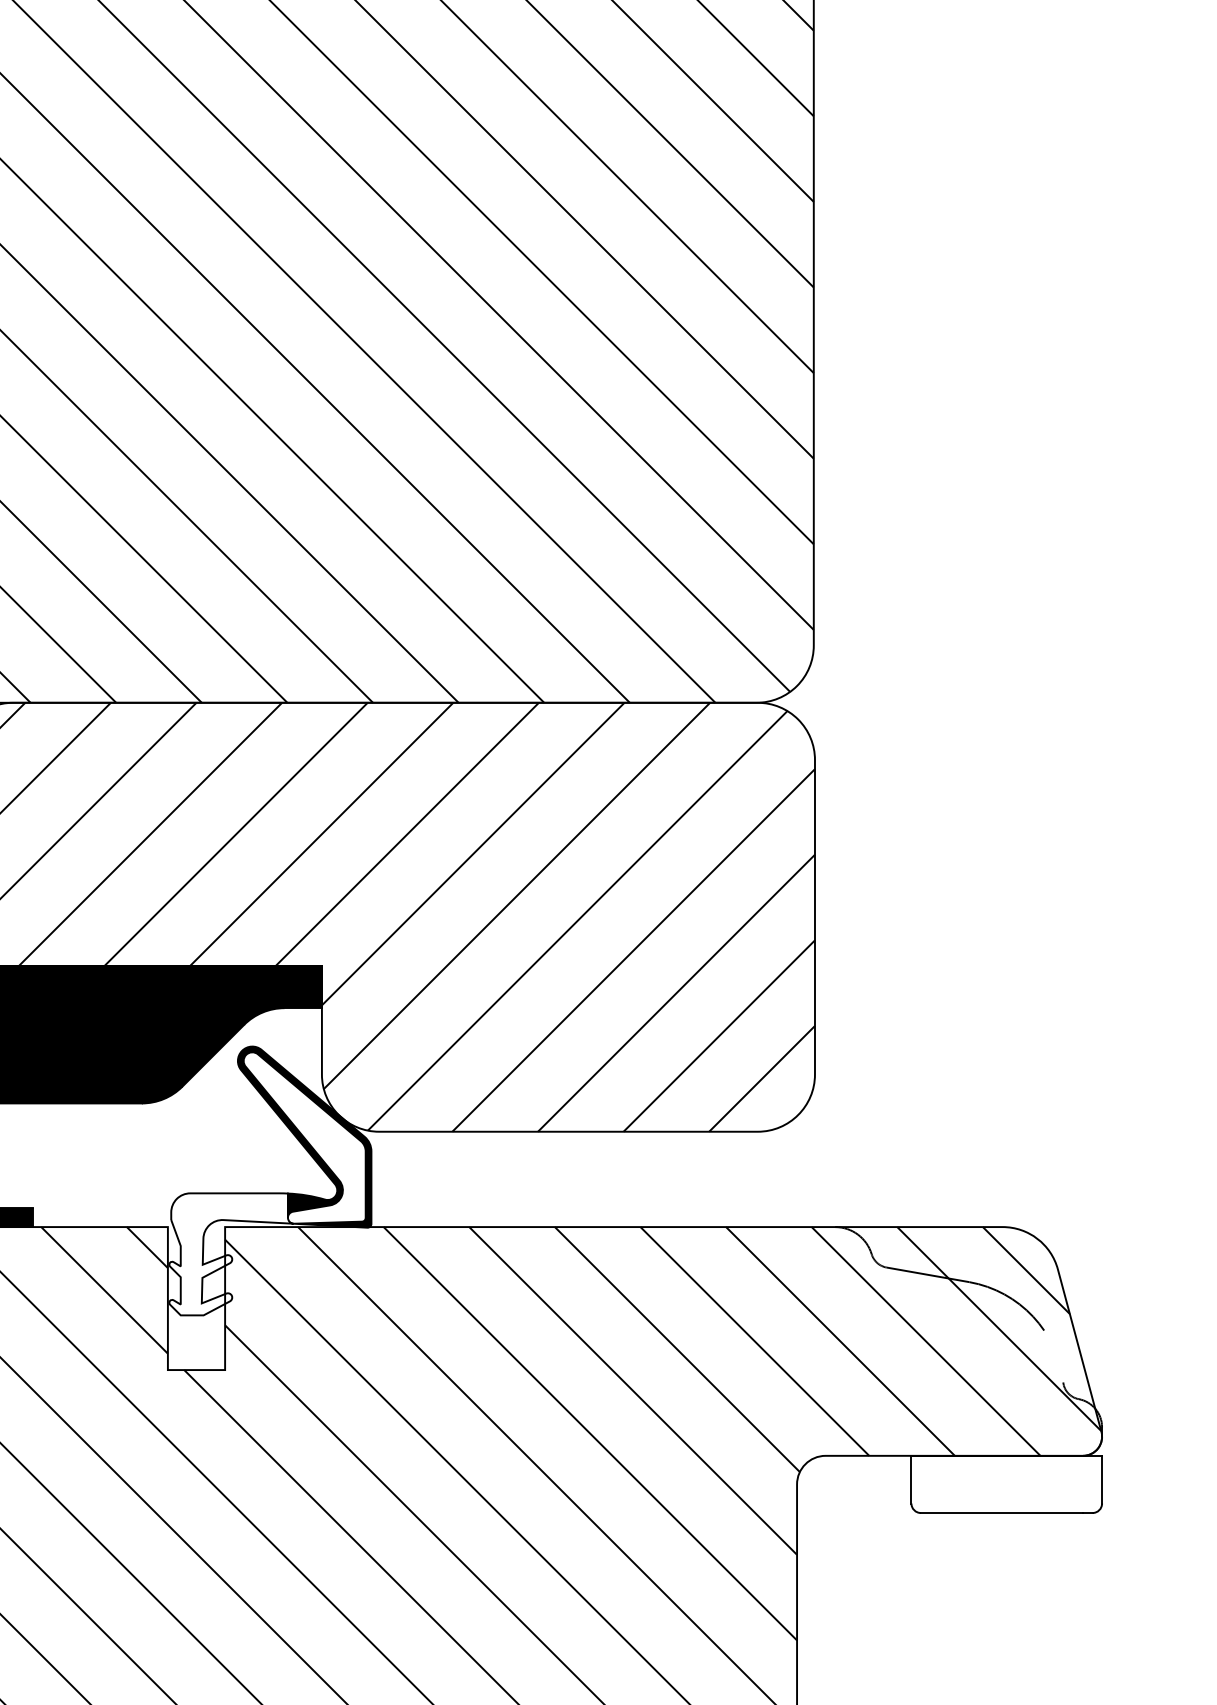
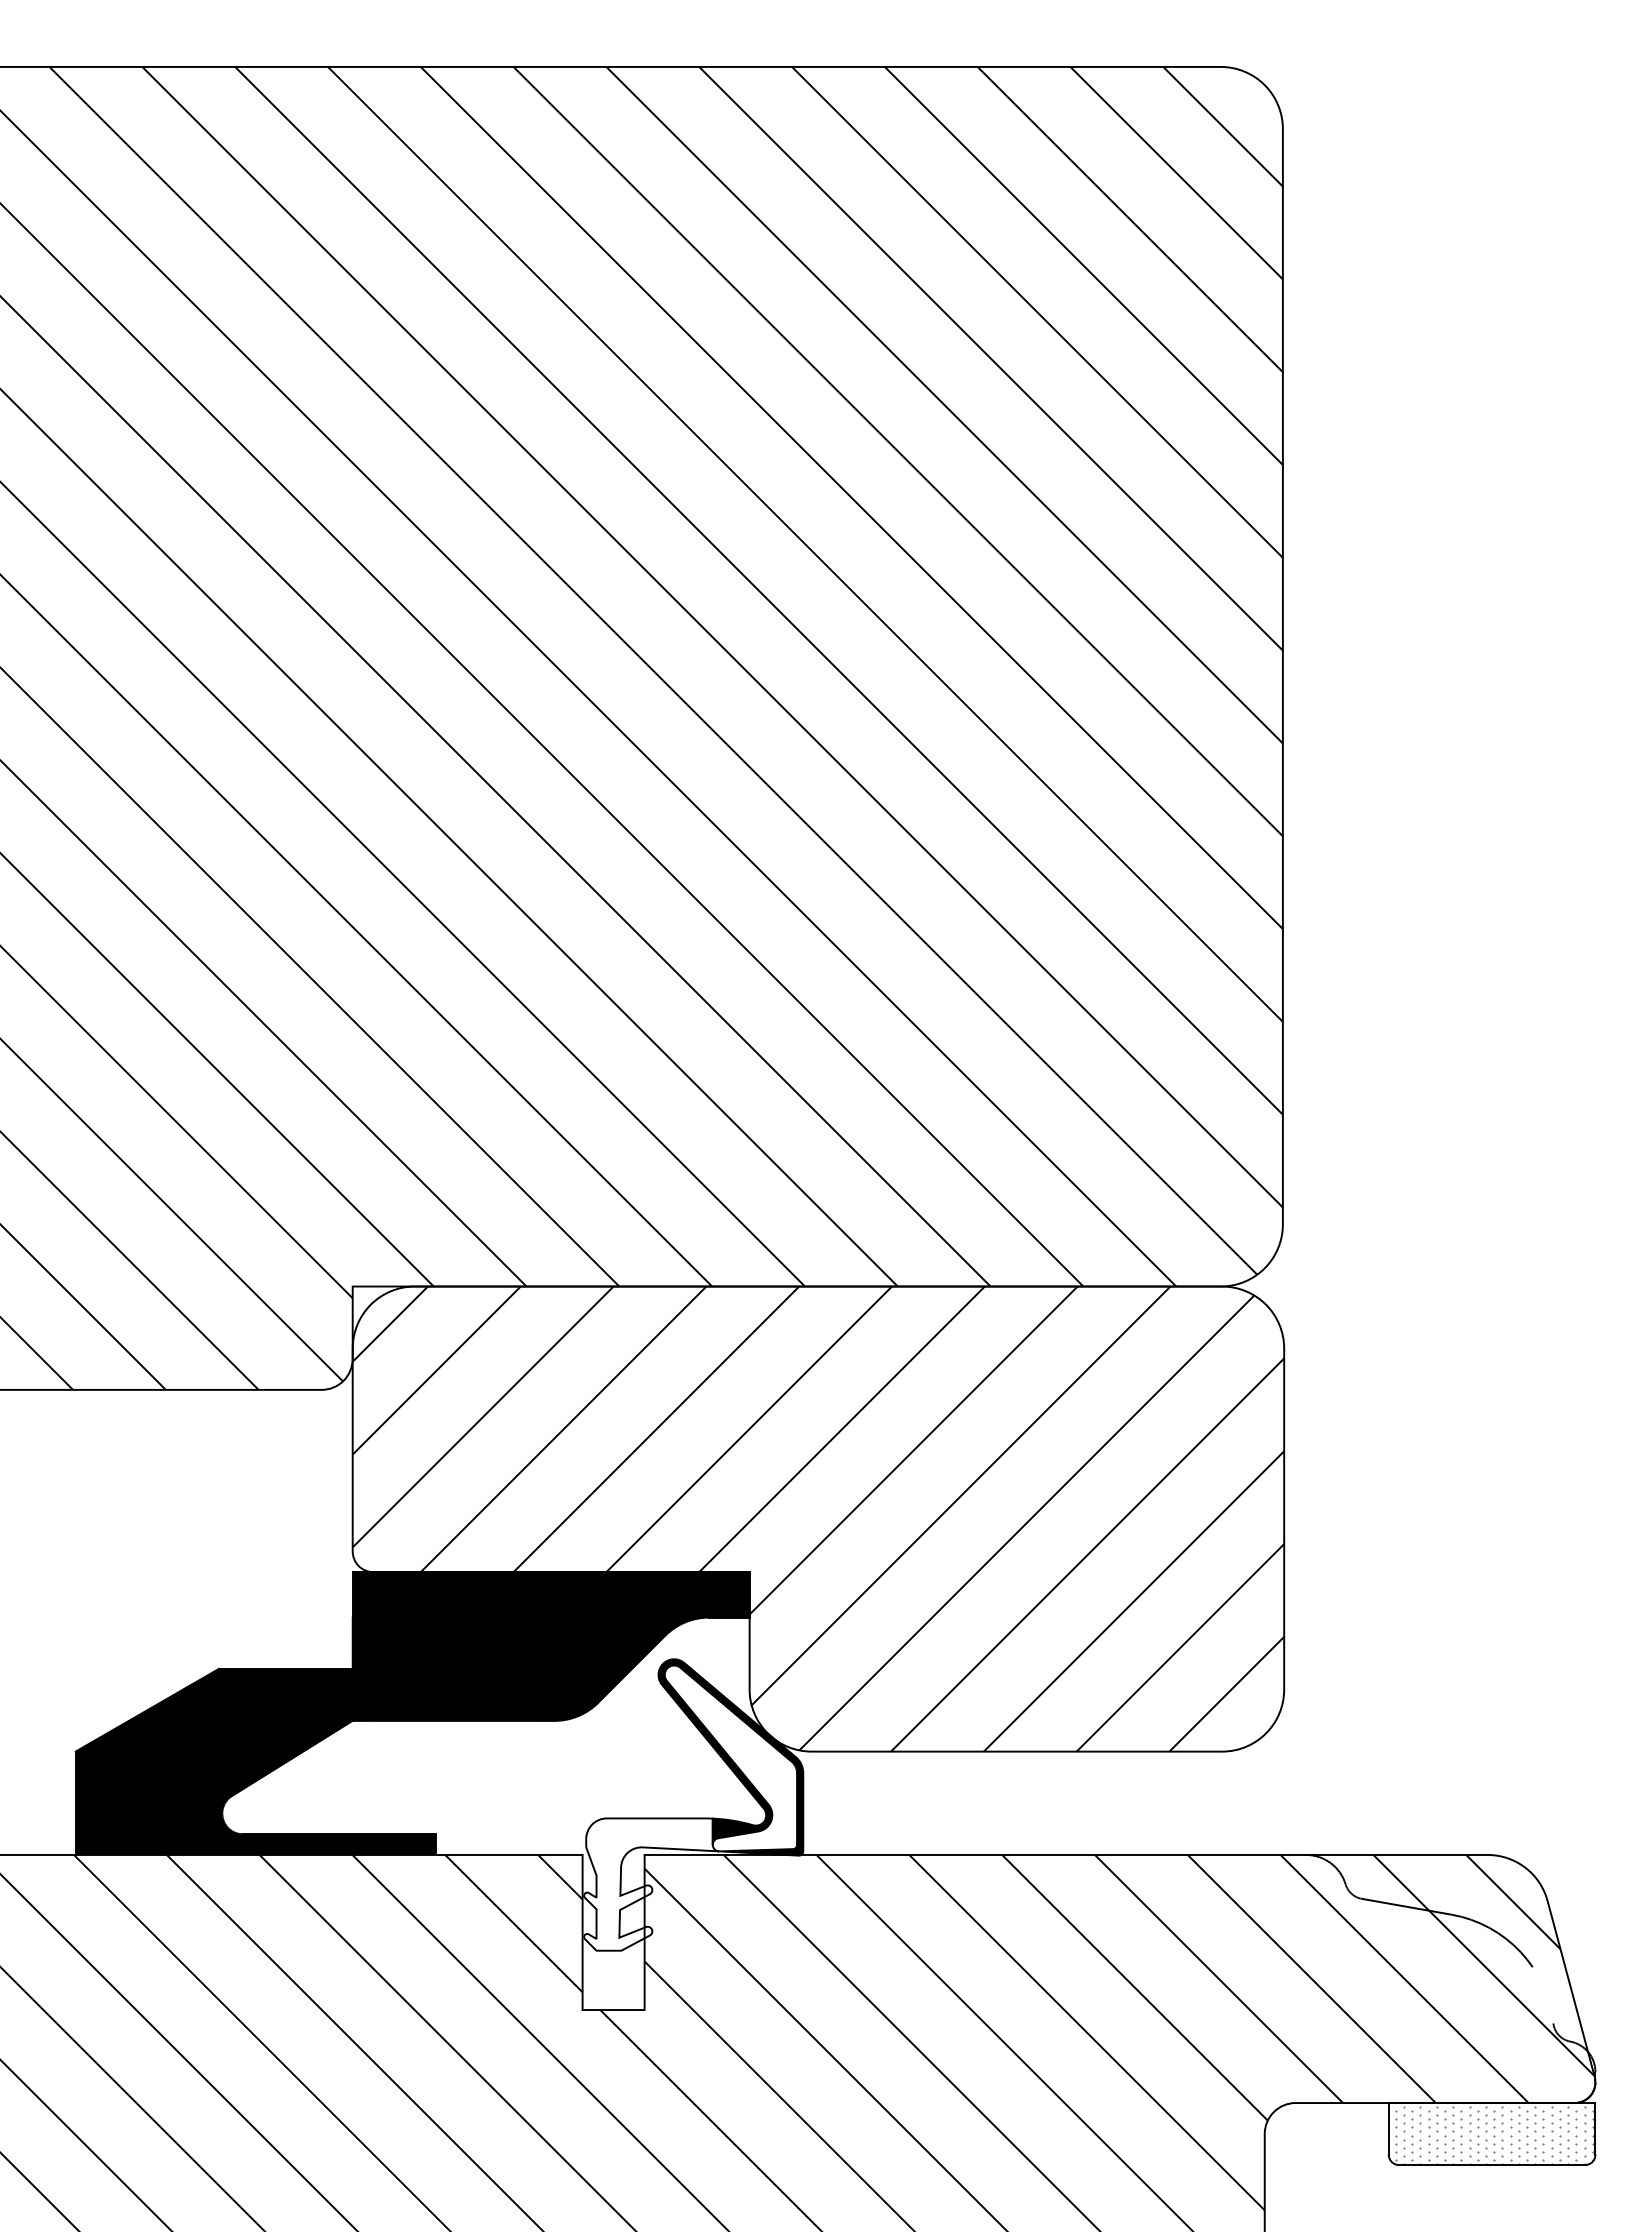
hatch: (1008, 1485) -> (1493, 2135), added

